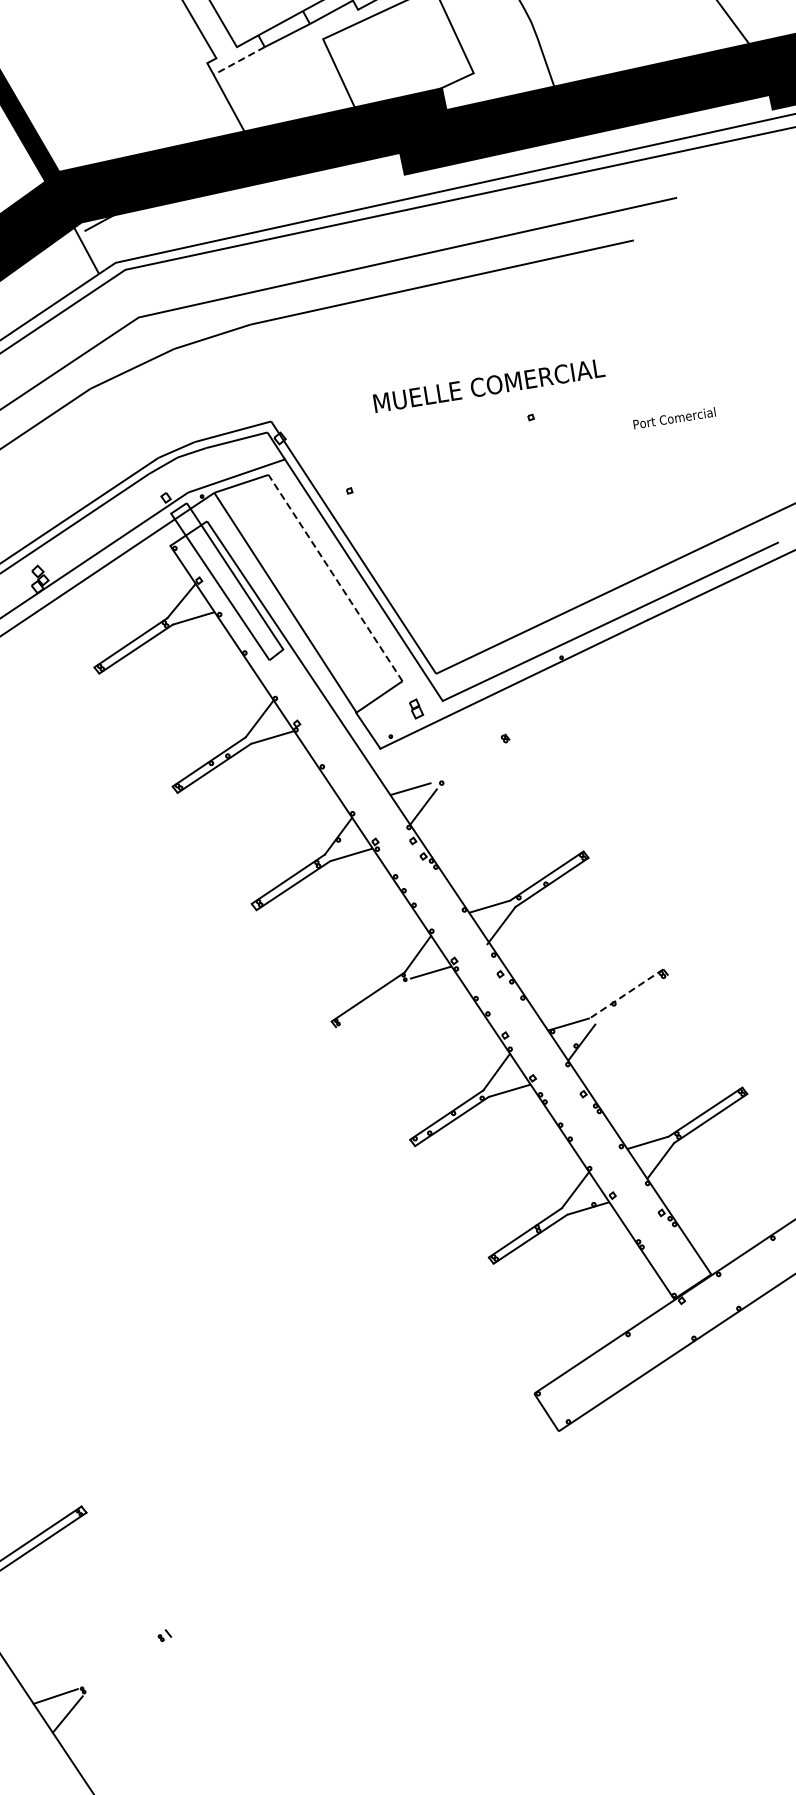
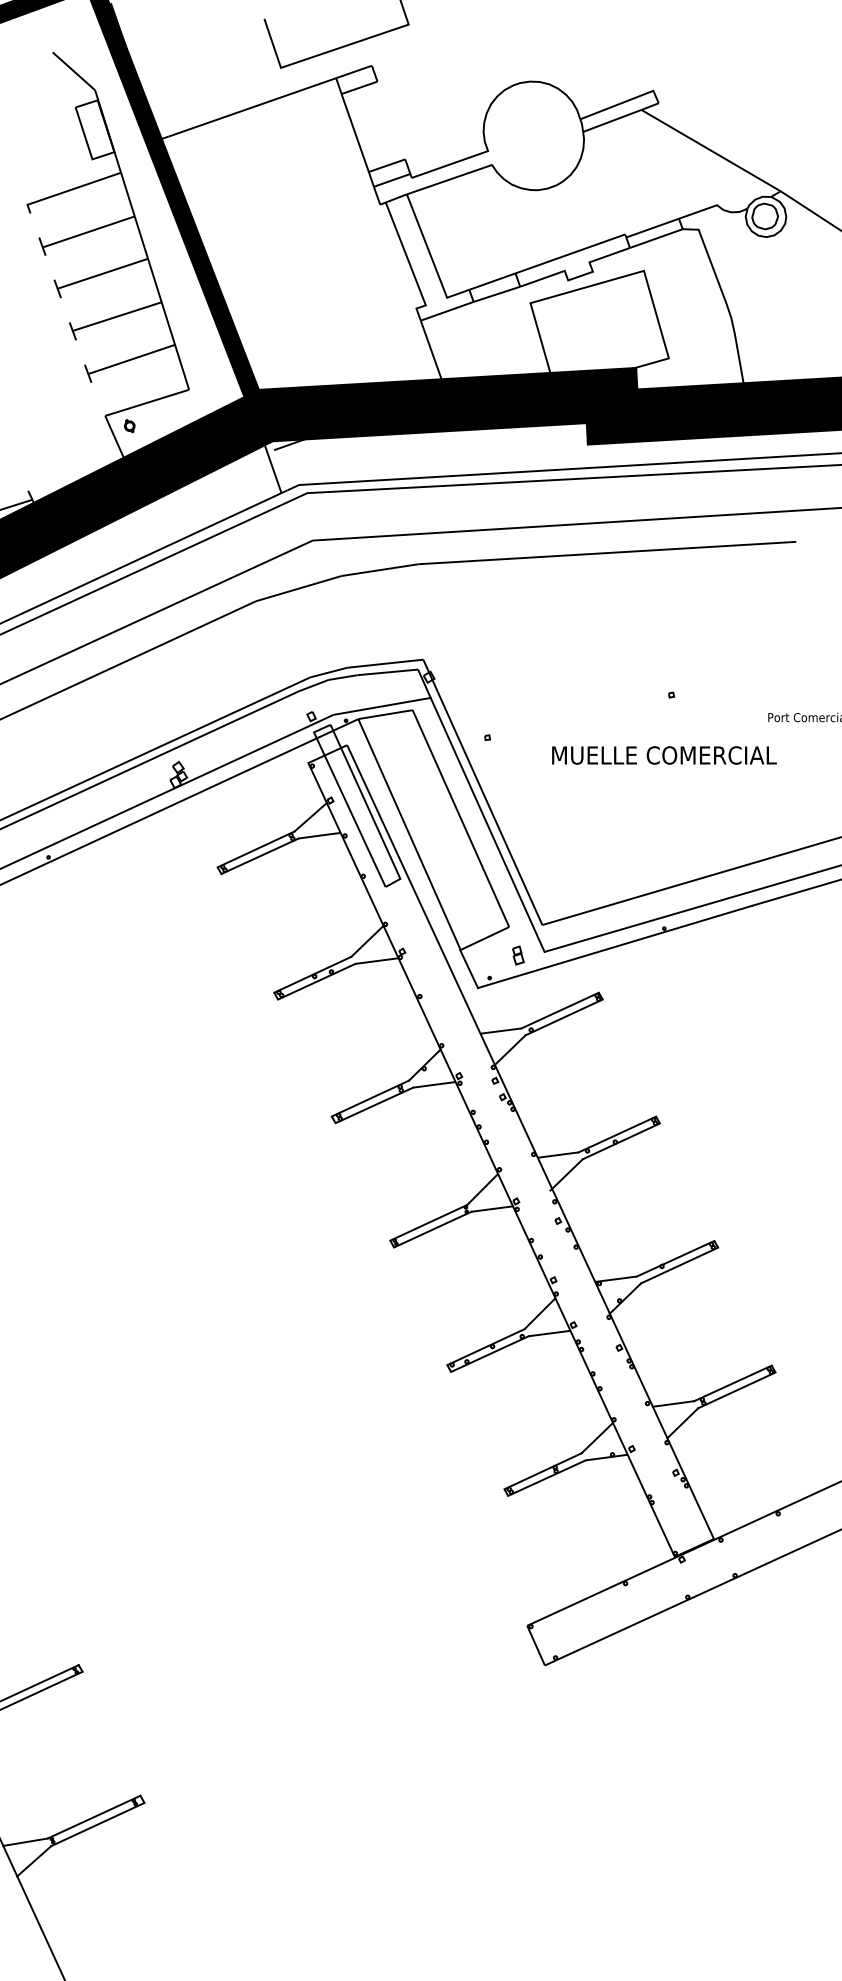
line: (238, 61) -> (446, 311), dashed -> solid
text: (489, 385) -> (664, 755), moved
line: (335, 578) -> (460, 818), dashed -> solid
line: (467, 758) -> (559, 1010), added
line: (472, 765) -> (563, 1017), added
line: (626, 993) -> (675, 1258), dashed -> solid
line: (631, 1000) -> (679, 1265), added
line: (373, 1003) -> (432, 1229), added
line: (121, 1659) -> (93, 1816), added
line: (126, 1666) -> (97, 1824), added

